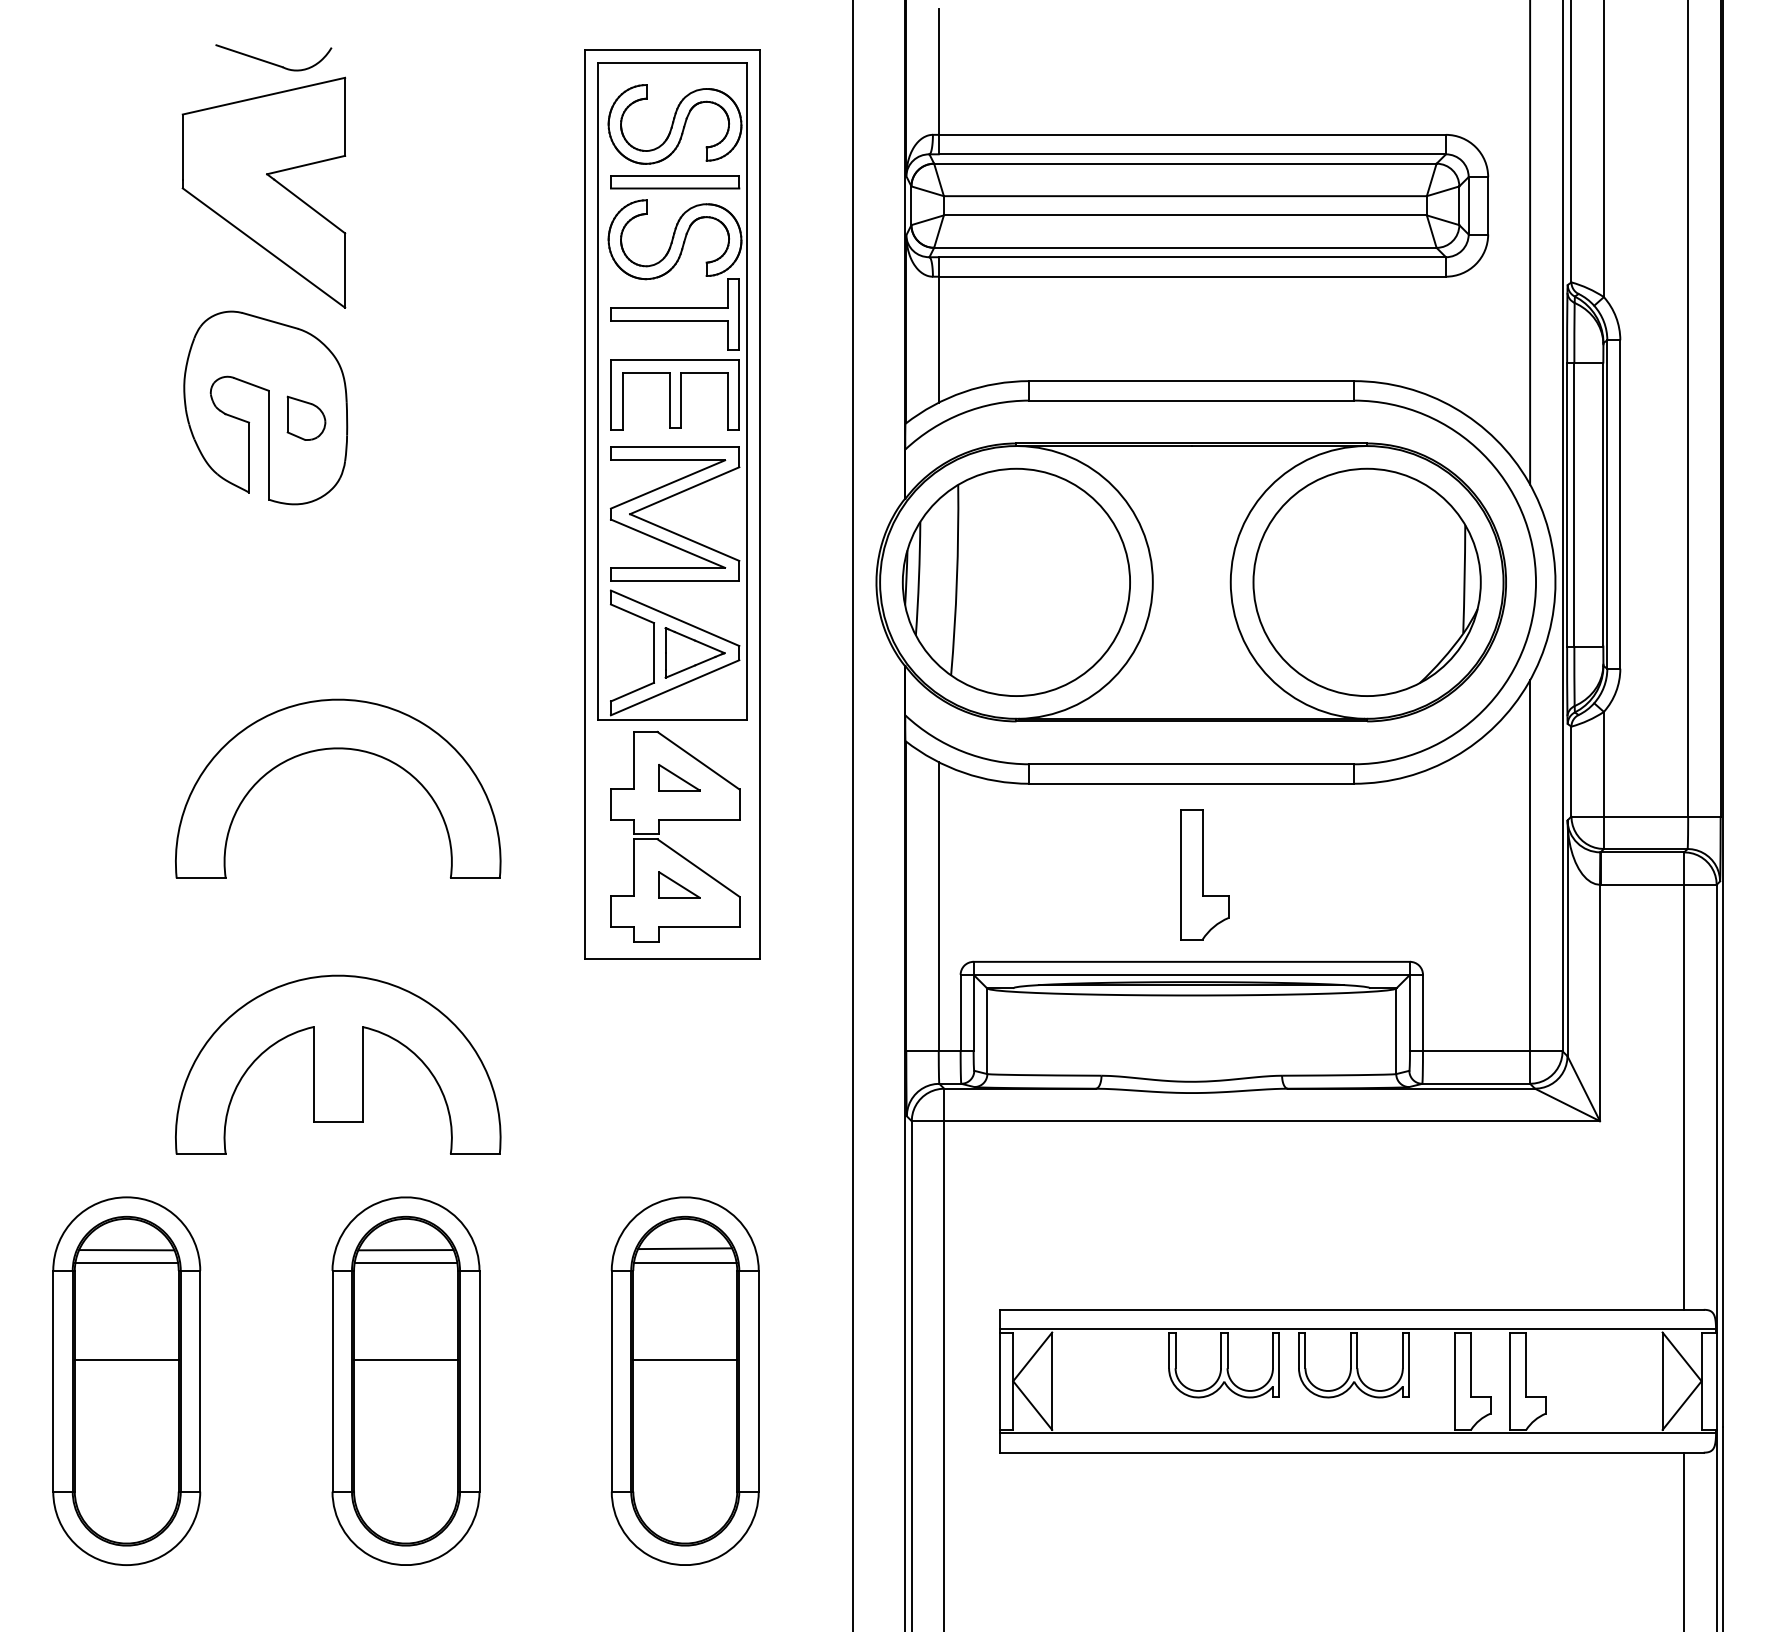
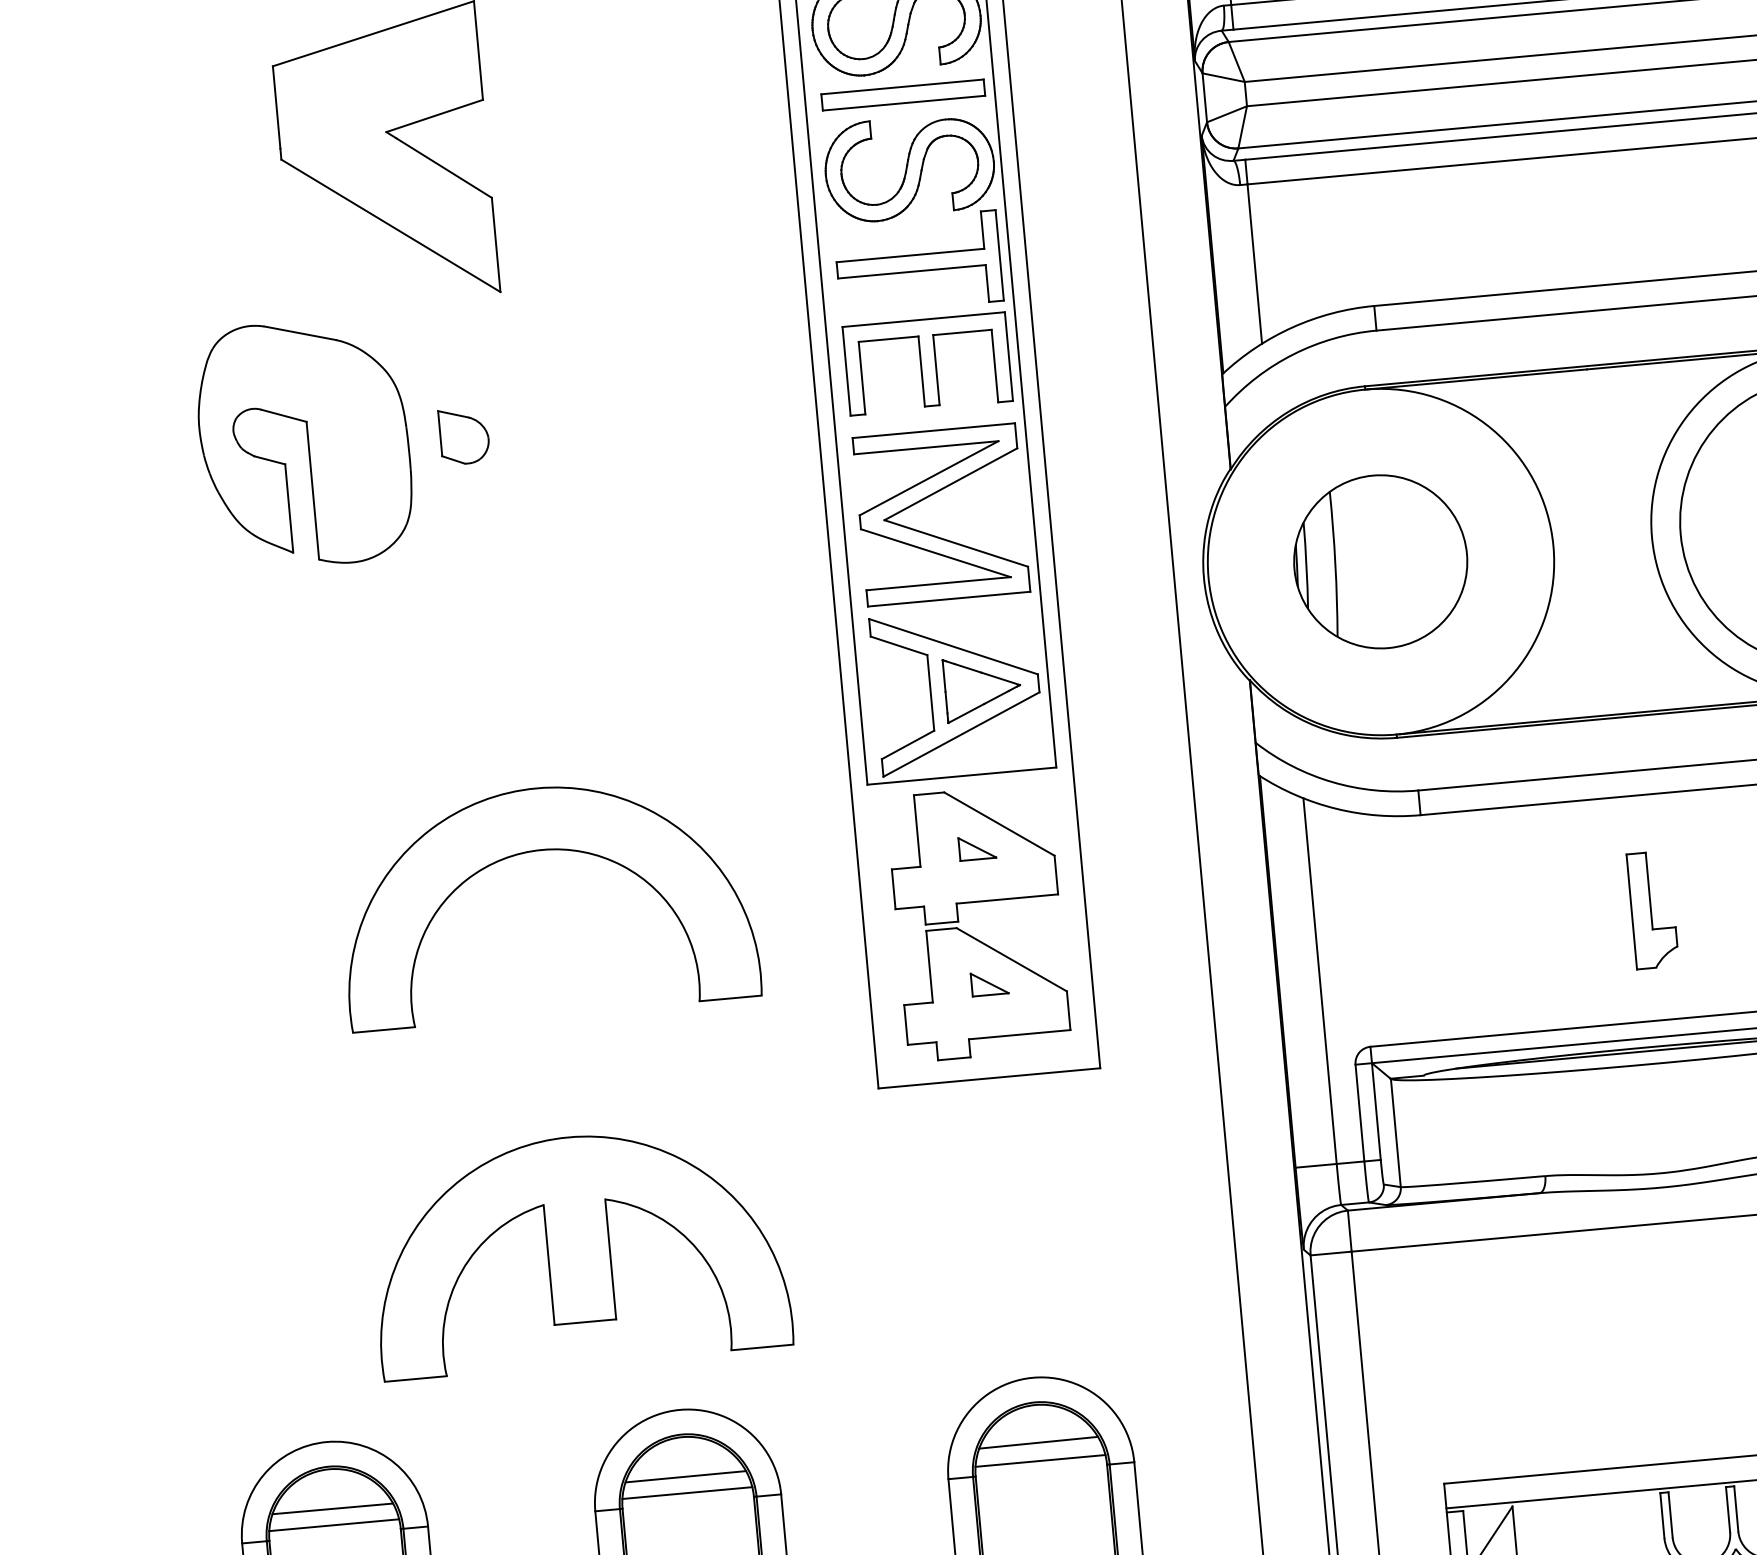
part: (265, 407) -> (304, 443), moved
part: (1015, 581) -> (1379, 560), size x0.6
part: (679, 777) -> (977, 847), size x0.7
part: (1204, 874) -> (1652, 909), size x0.7
part: (679, 884) -> (989, 982), size x0.7

